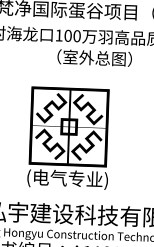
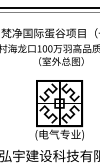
part: (68, 138) -> (59, 110), moved

